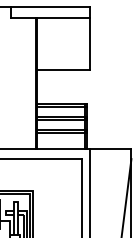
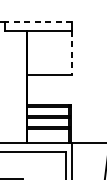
line: (49, 7) -> (38, 21), solid -> dashed
line: (89, 44) -> (72, 53), solid -> dashed

